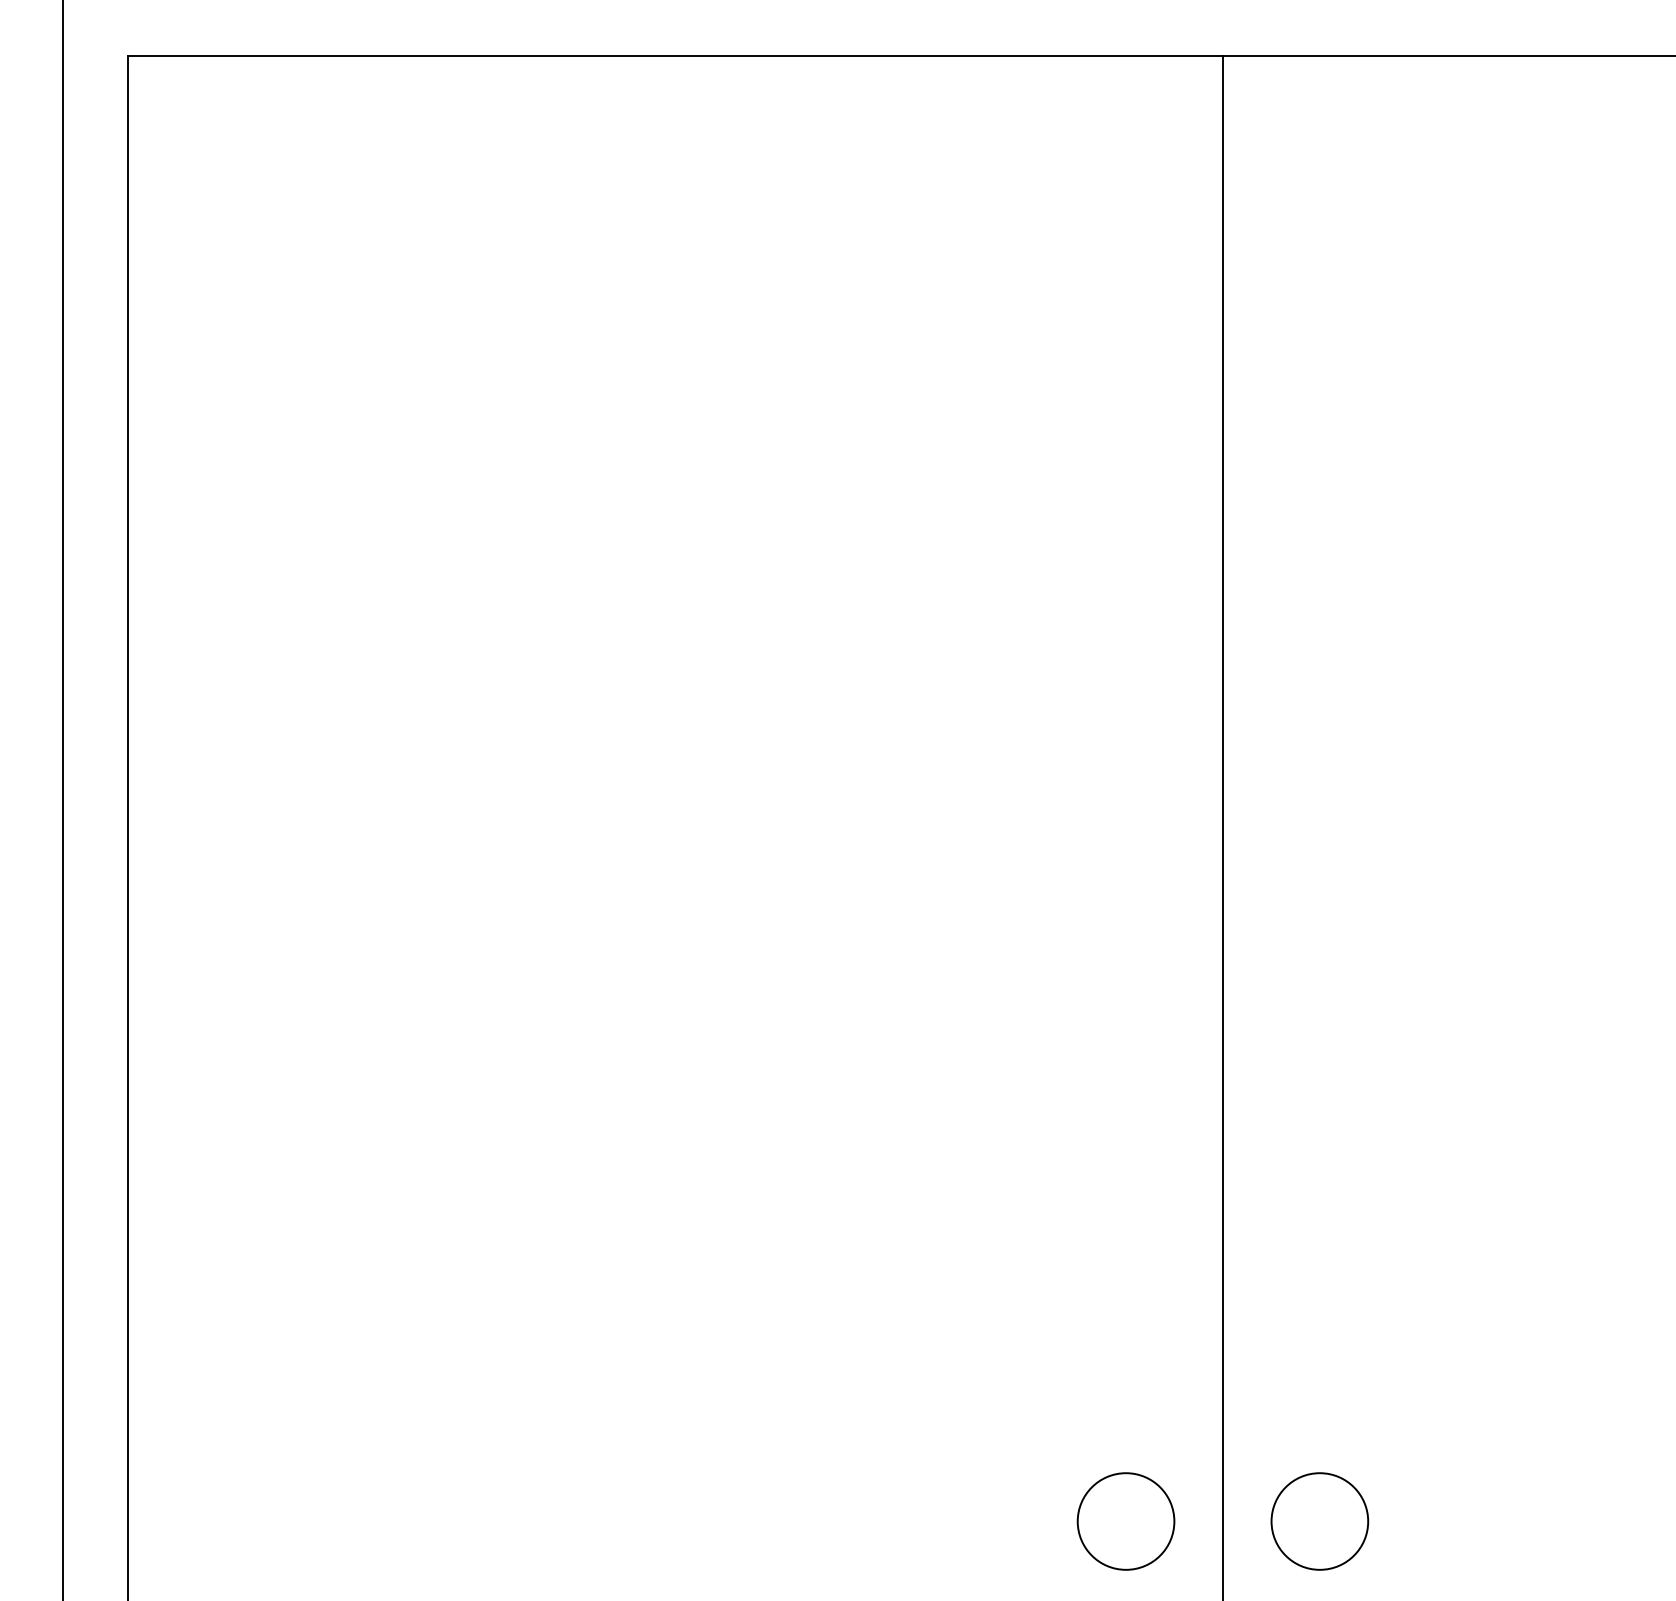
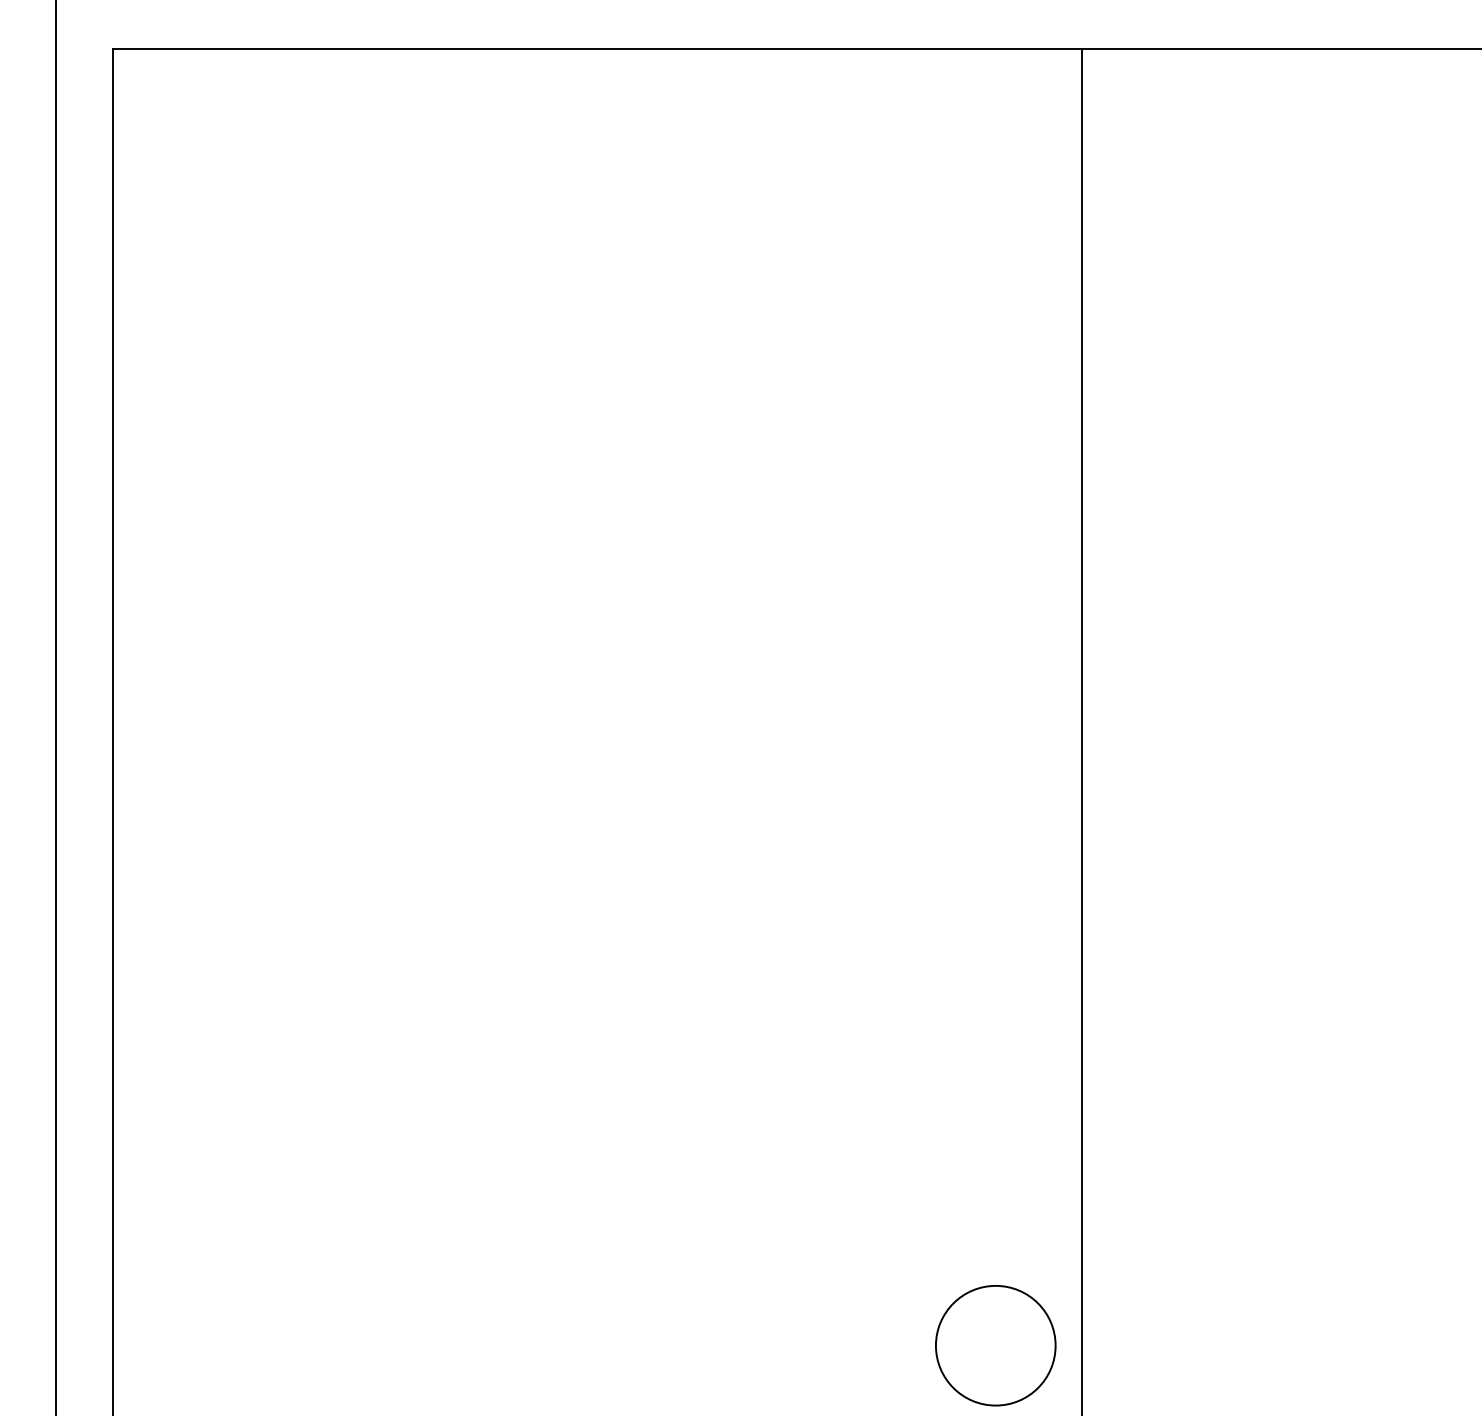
circle: (1125, 1521) -> (995, 1345), size x1.4
circle: (1319, 1521) -> (1166, 1345), removed

